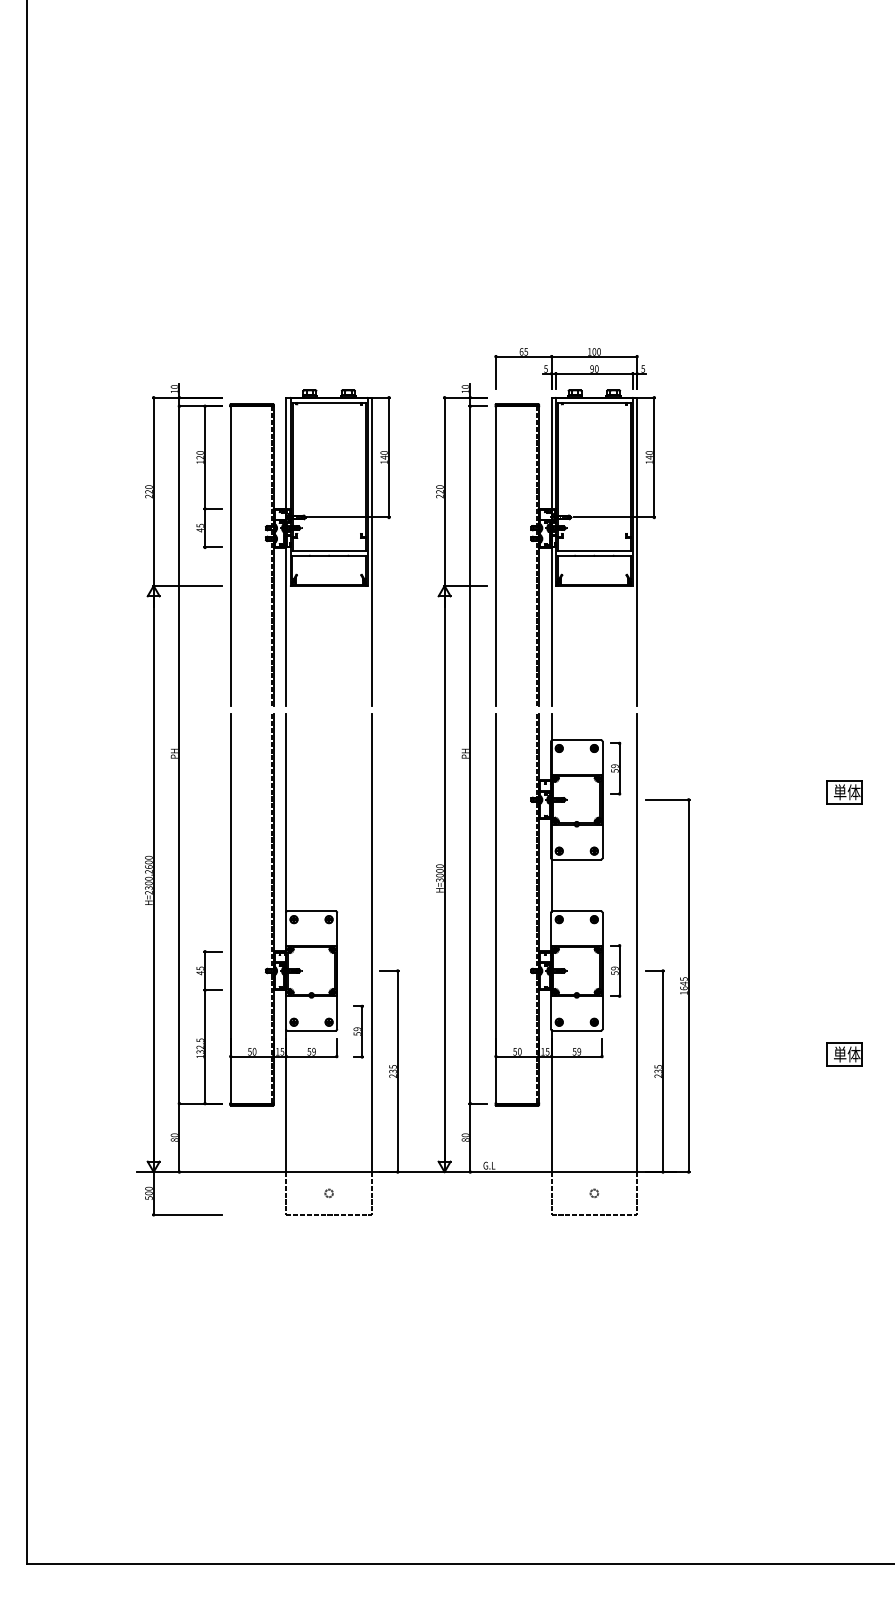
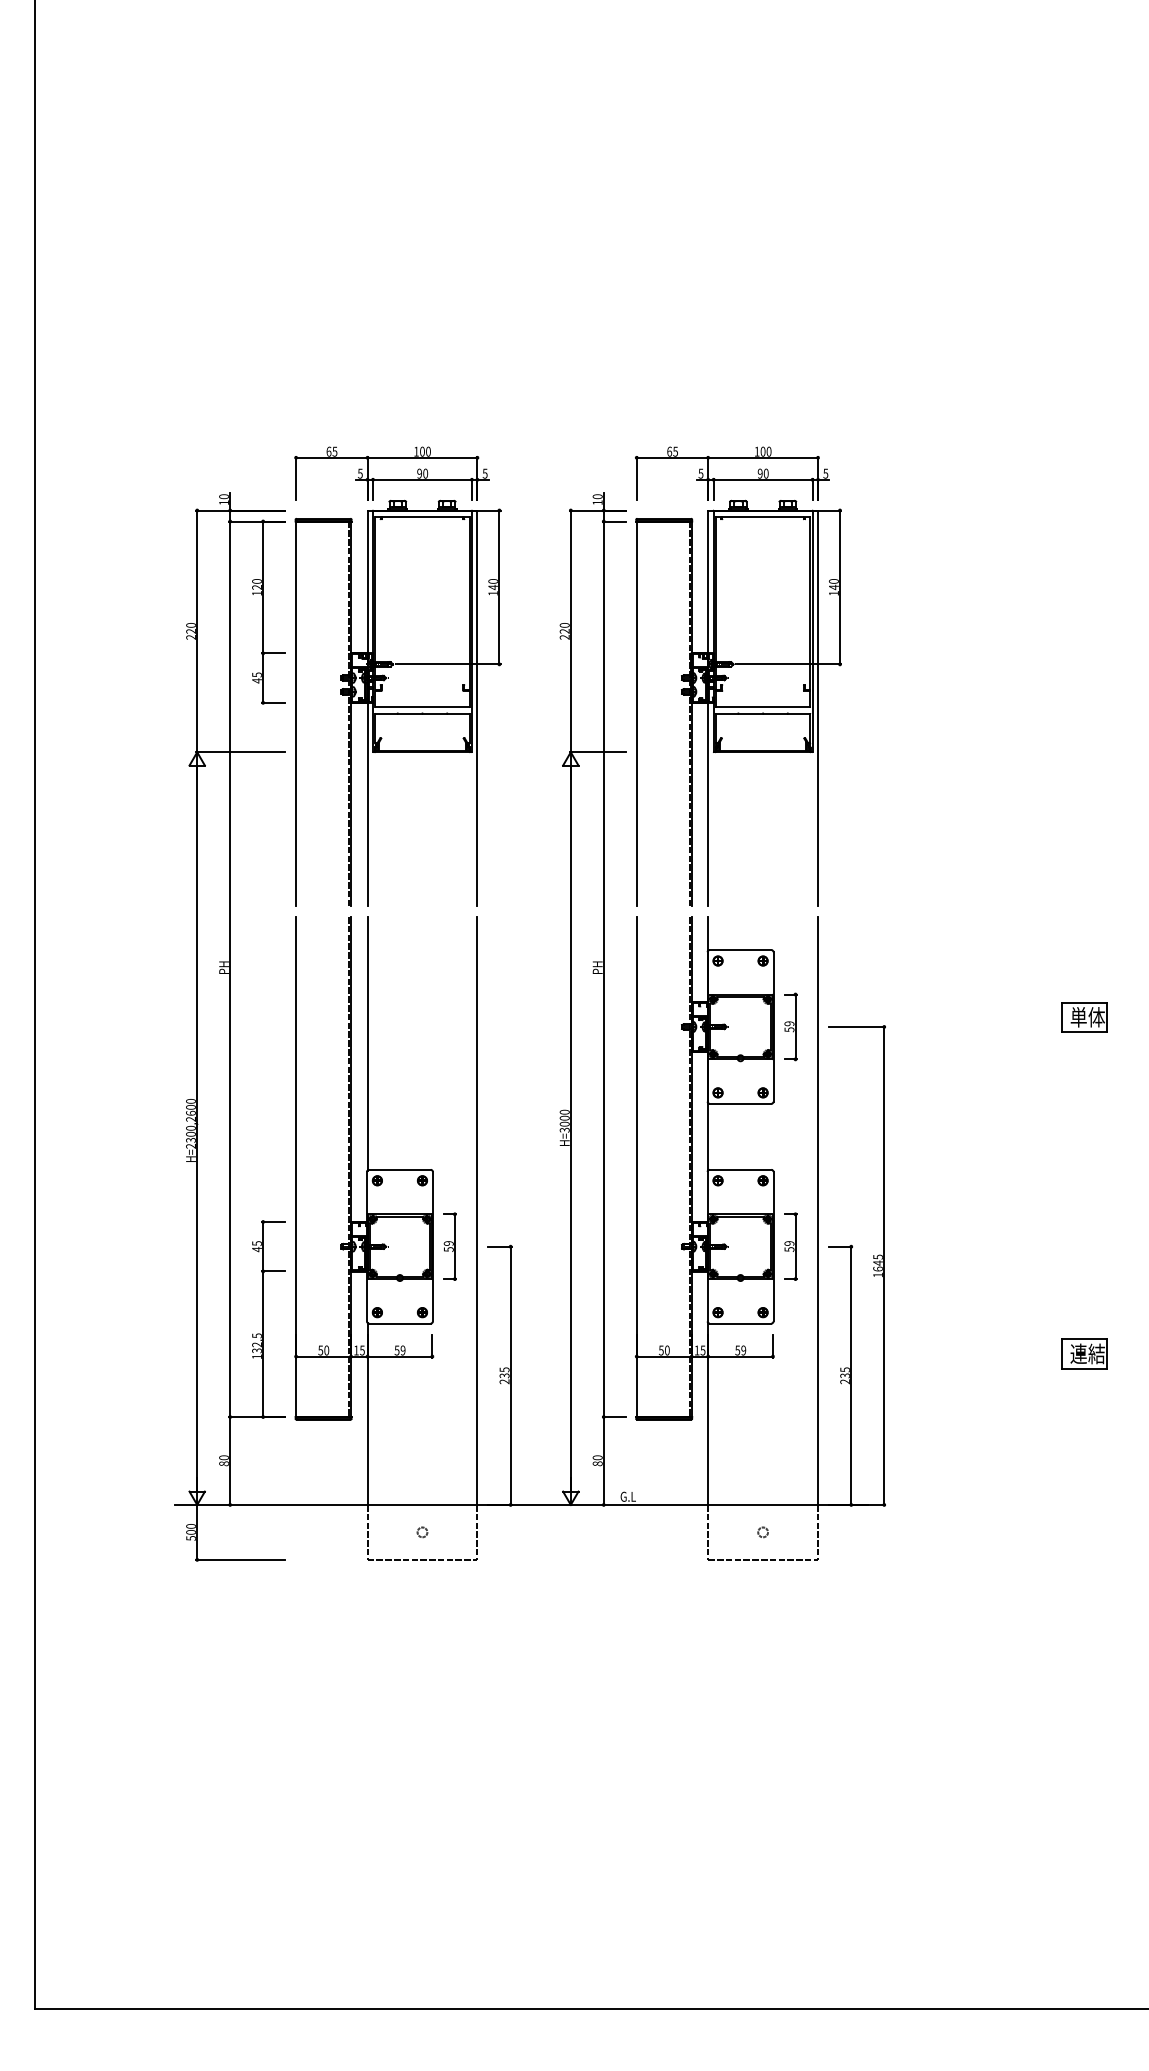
part: (304, 368) -> (391, 473), added
part: (615, 768) -> (790, 1026), moved
part: (357, 1031) -> (449, 1246), moved
text: (846, 1054) -> (1087, 1353), 単体 -> 連結

